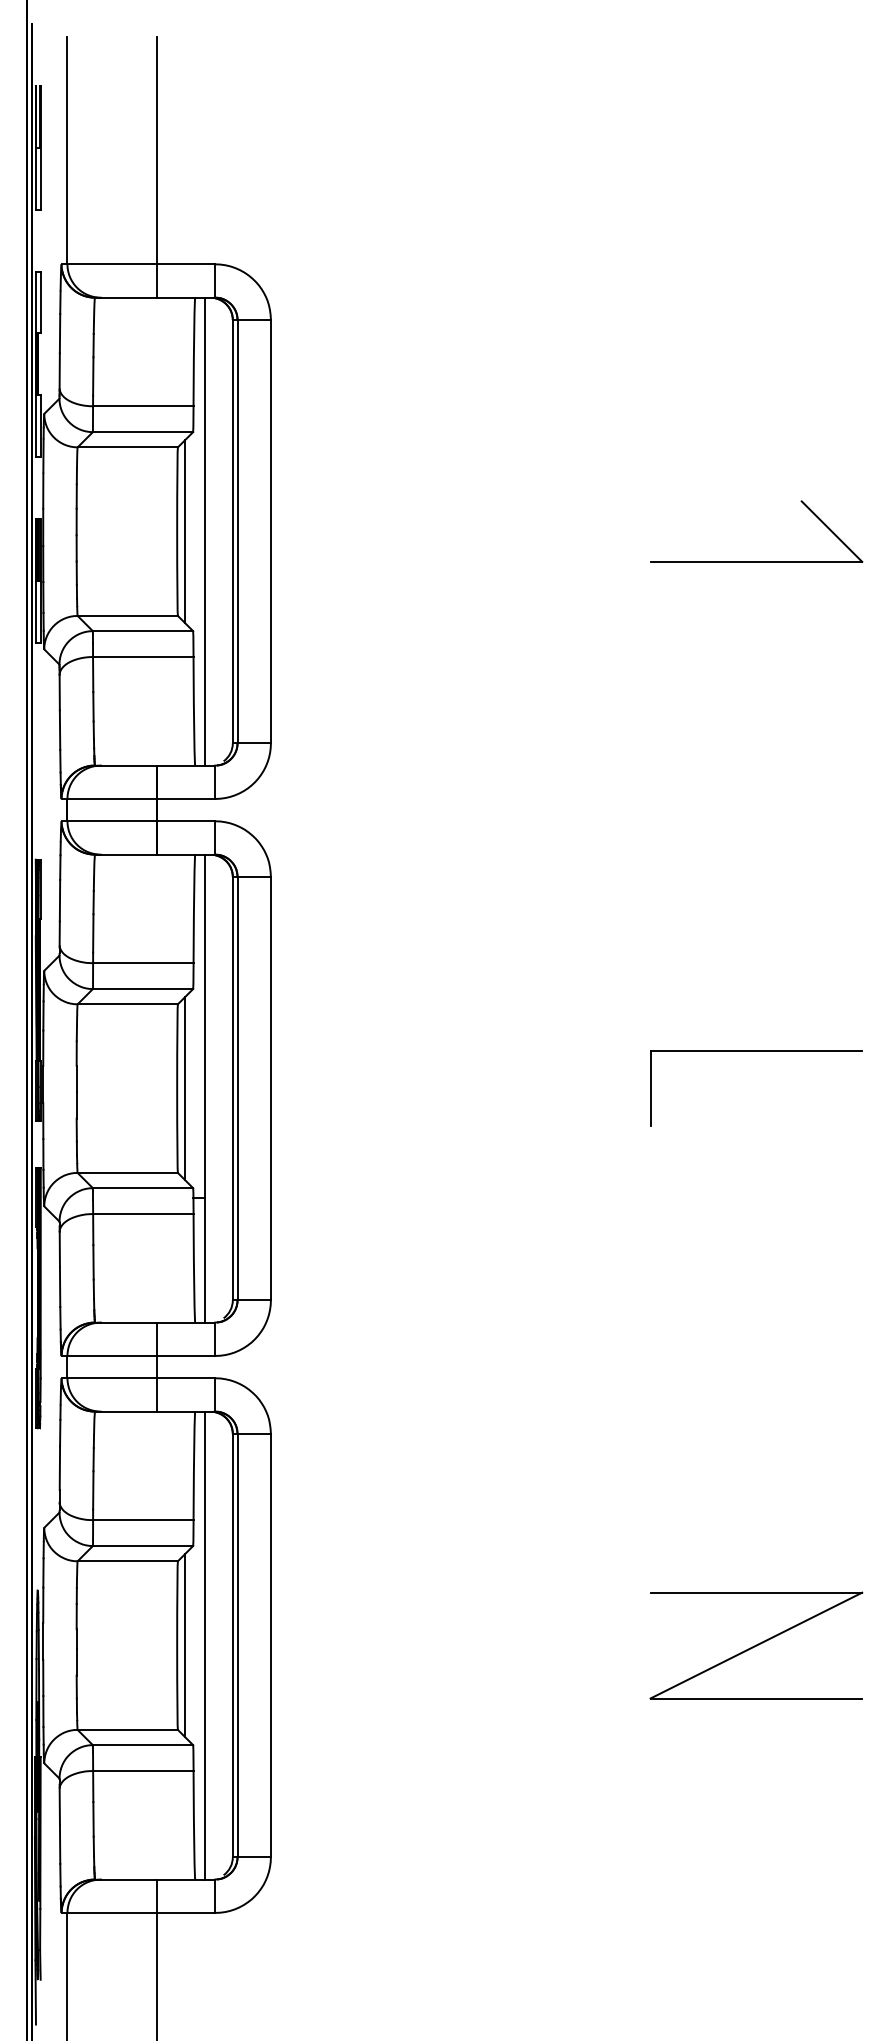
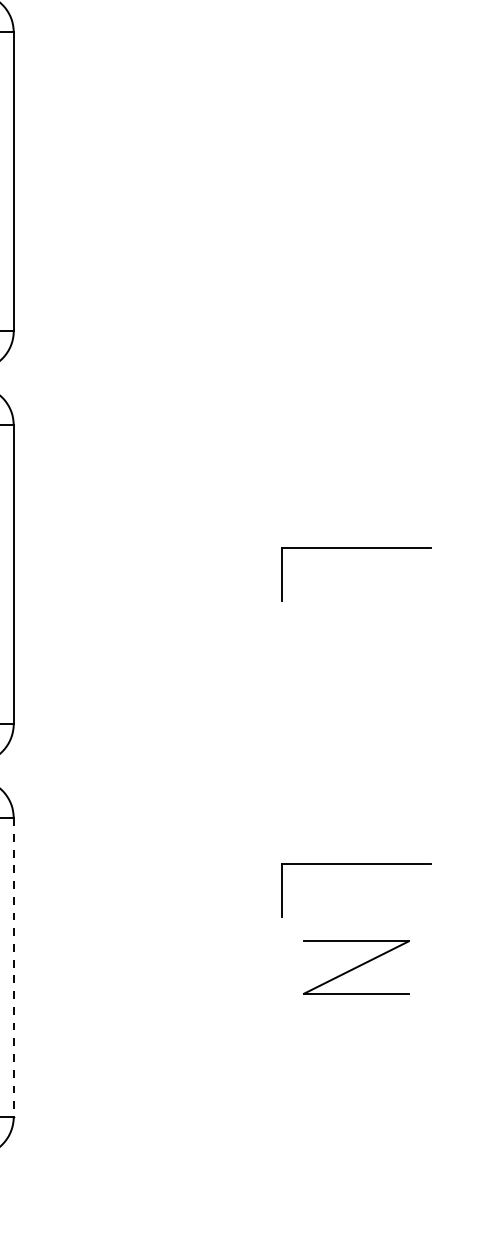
part: (756, 561) -> (356, 202), removed
part: (756, 1499) -> (356, 864), added
line: (270, 1645) -> (13, 967), solid -> dashed
part: (756, 1645) -> (356, 967), size x0.7

